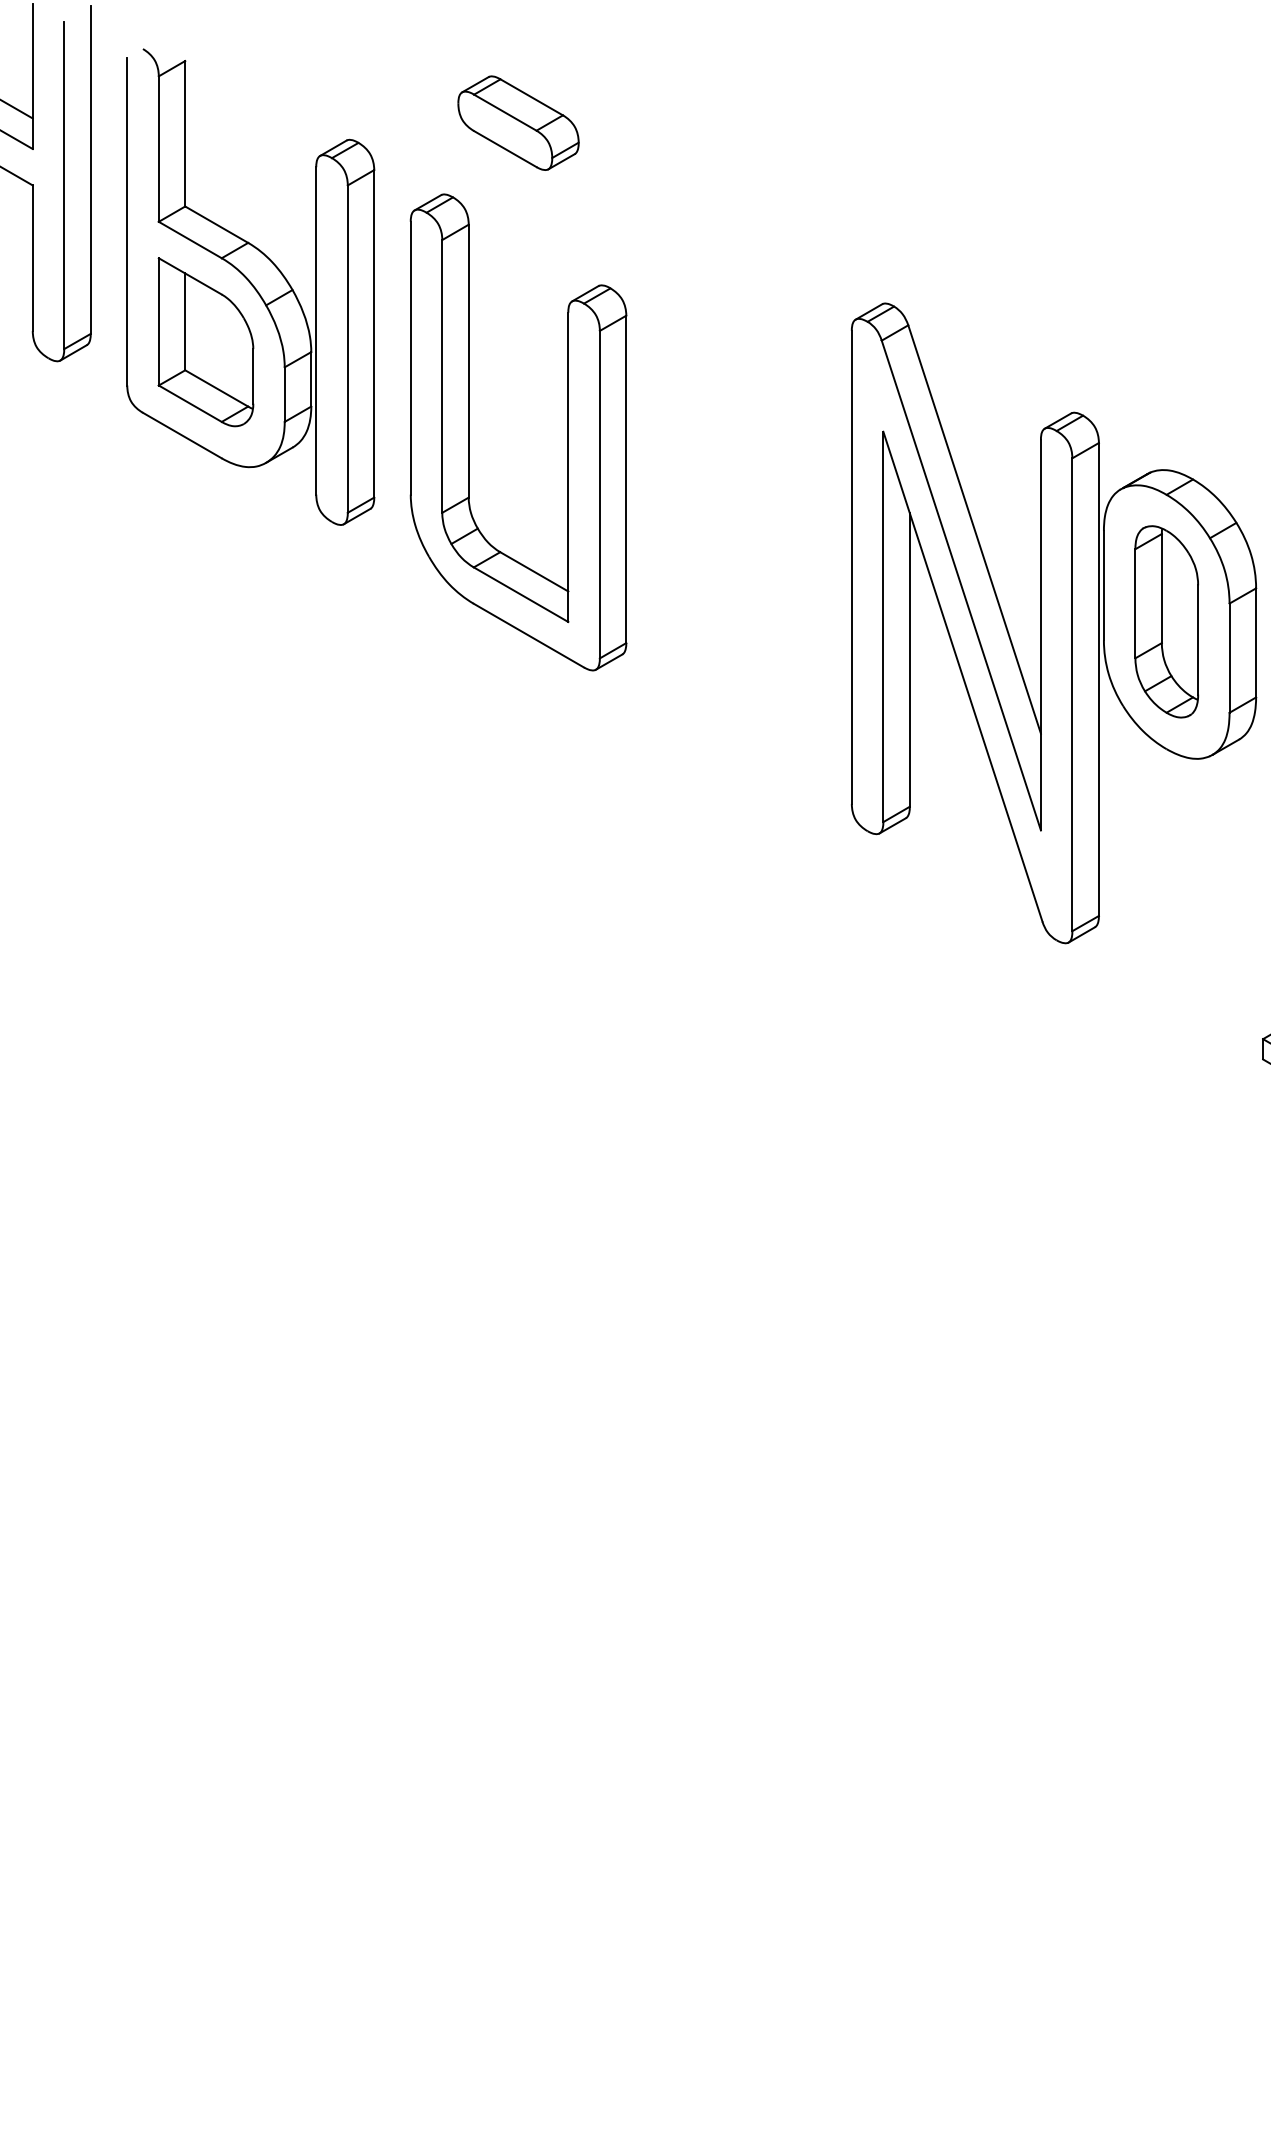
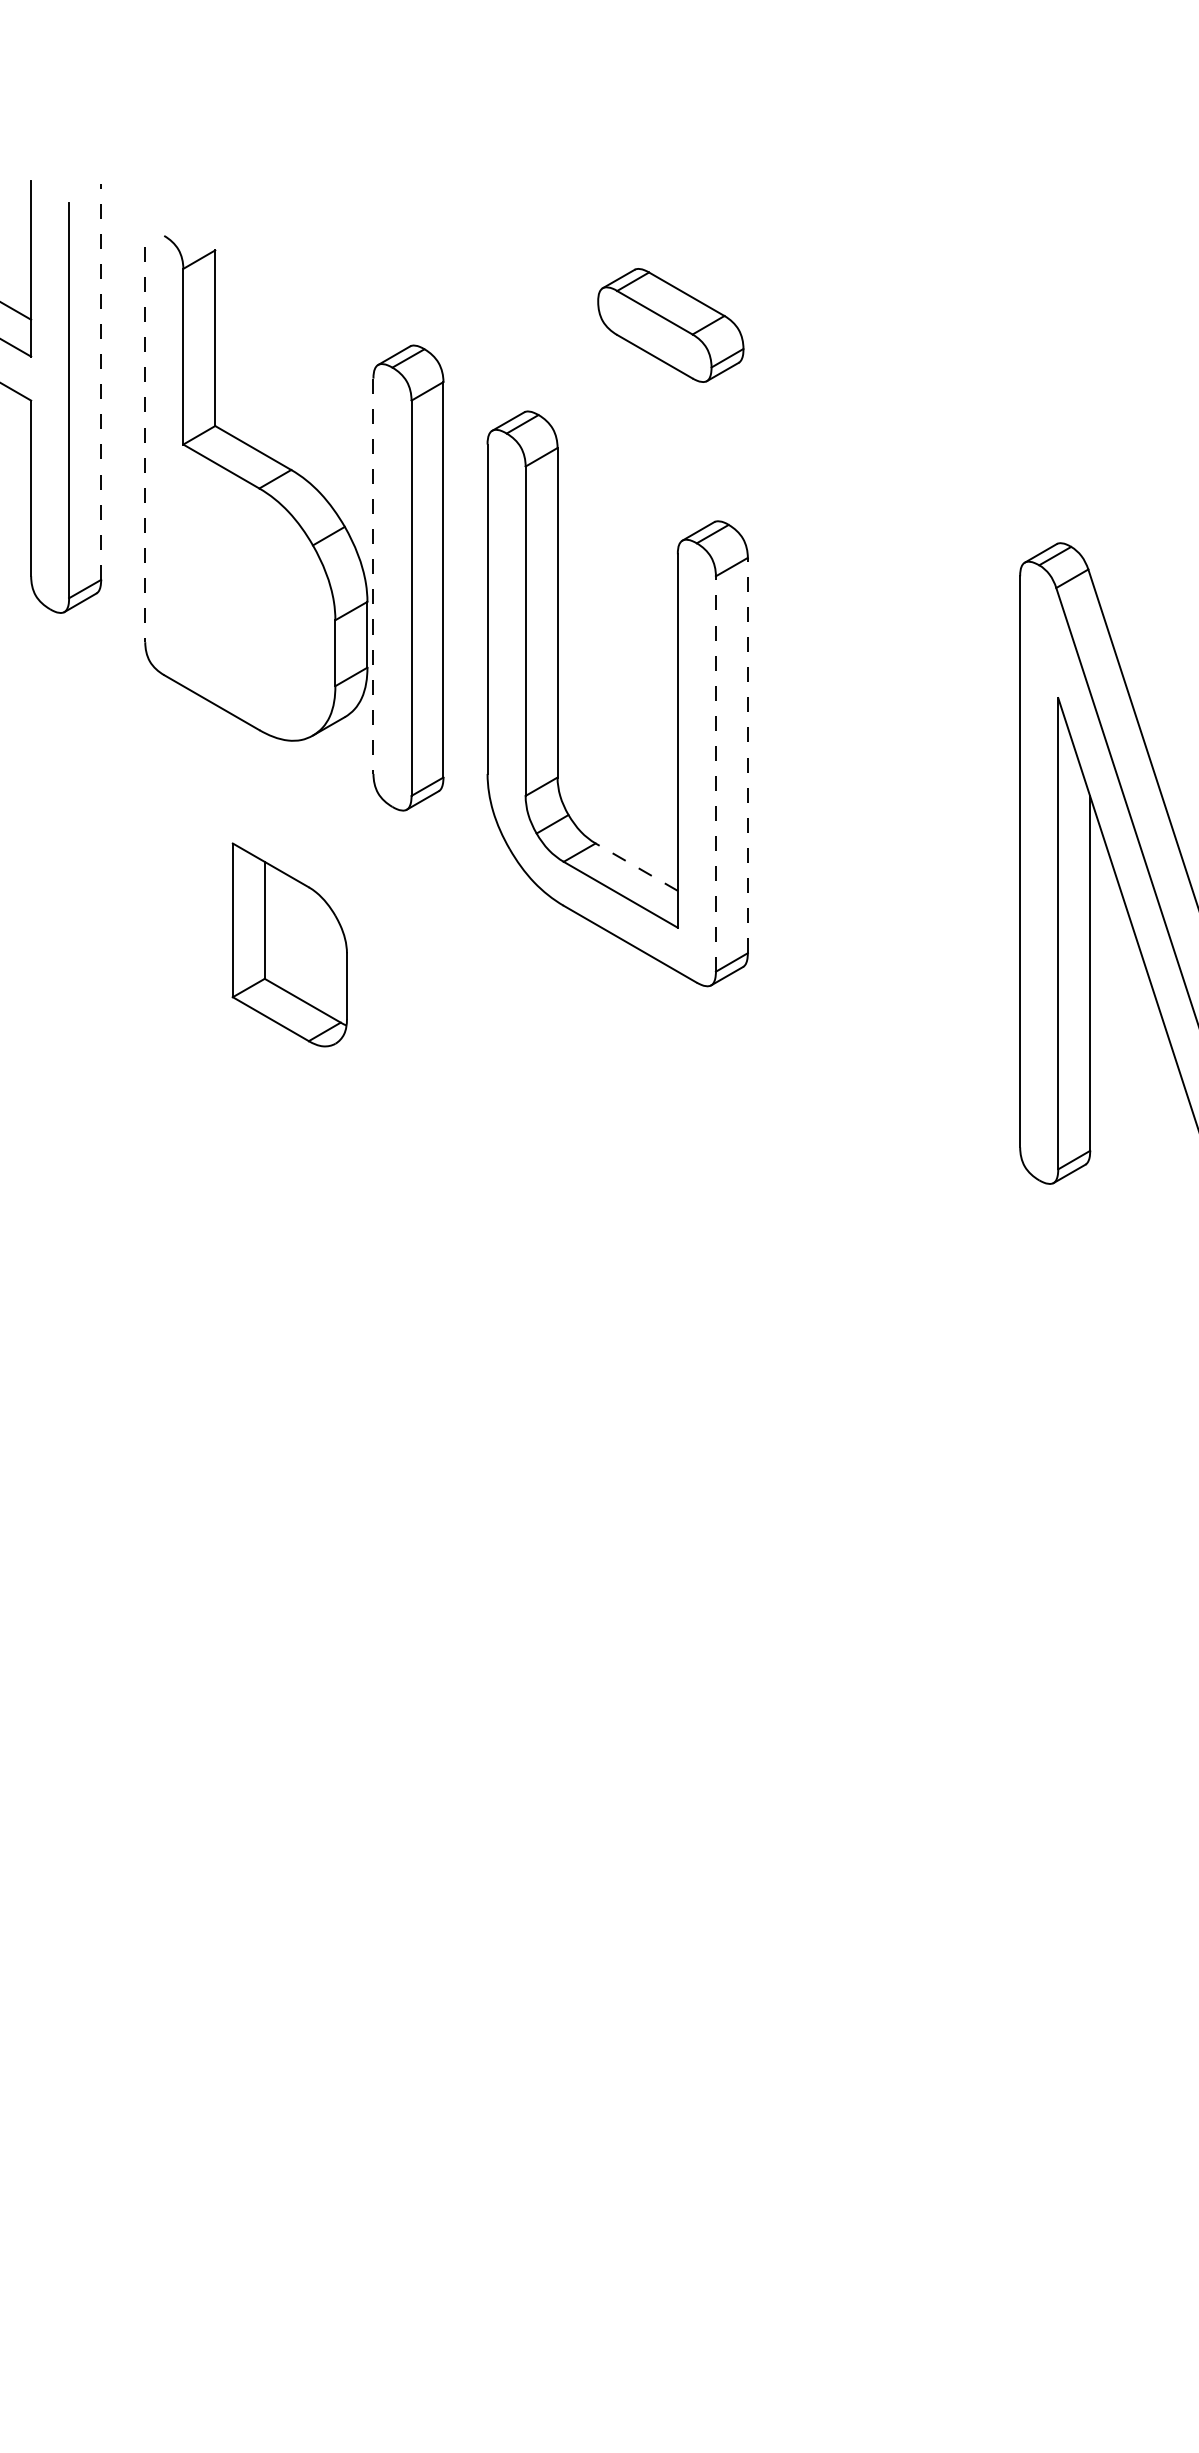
part: (518, 122) -> (670, 324), moved
line: (90, 170) -> (100, 382), solid -> dashed
line: (127, 221) -> (145, 444), solid -> dashed
line: (316, 330) -> (373, 575), solid -> dashed
part: (205, 342) -> (289, 945), moved
line: (626, 479) -> (748, 755), solid -> dashed
line: (599, 494) -> (715, 773), solid -> dashed
line: (533, 571) -> (635, 866), solid -> dashed

